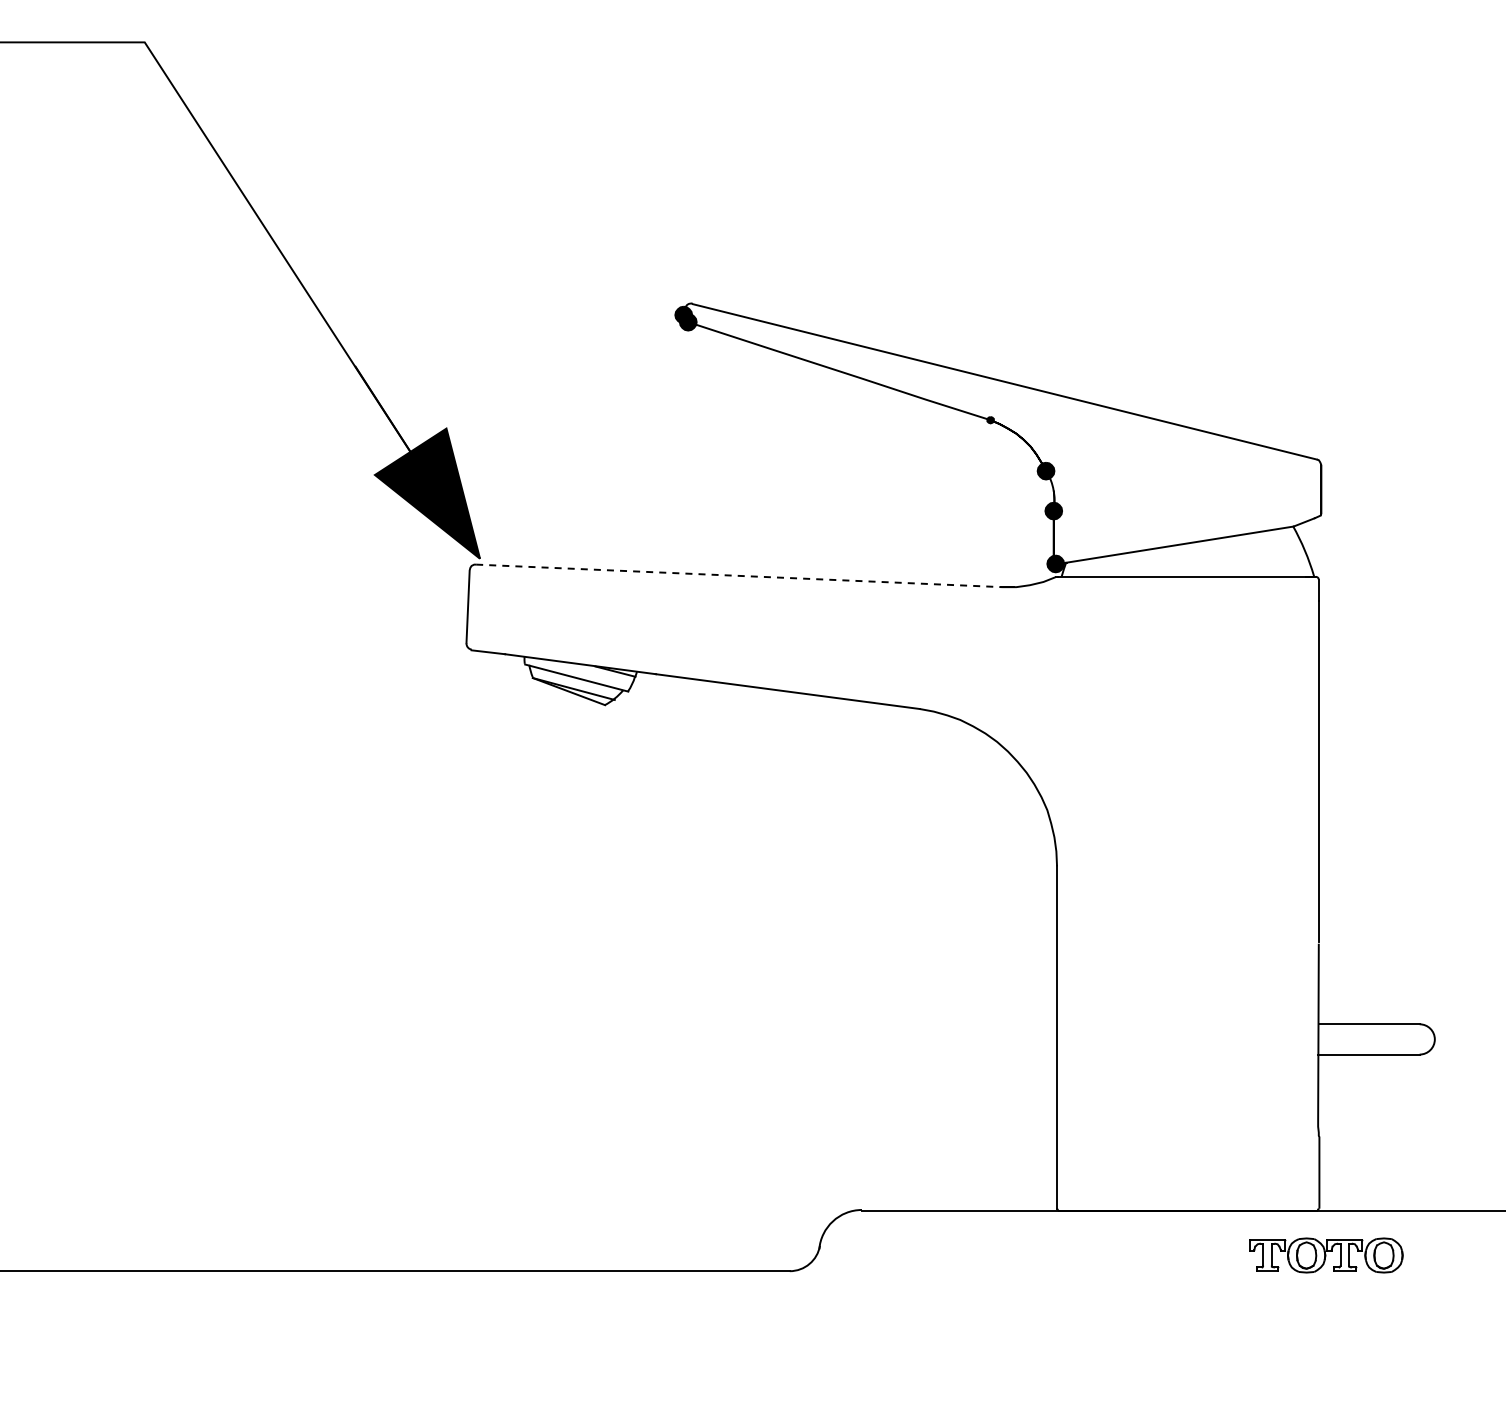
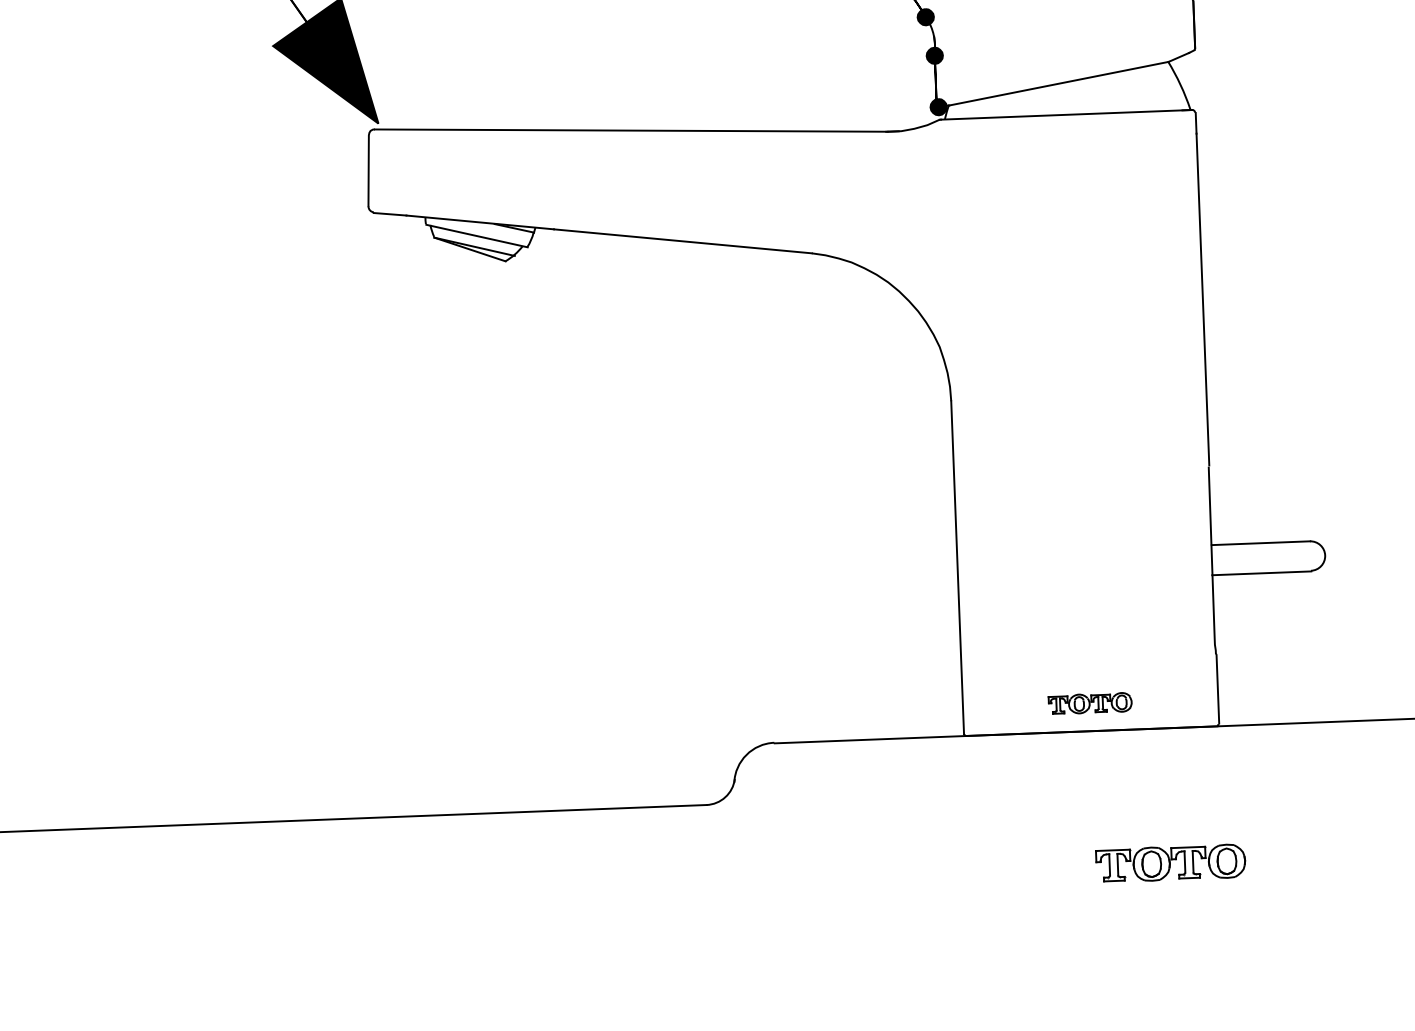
line: (739, 575) -> (631, 130), dashed -> solid
part: (1187, 1181) -> (1089, 702), added
part: (1326, 1255) -> (1171, 863), moved

